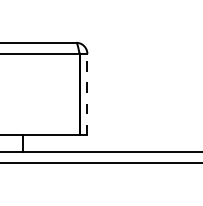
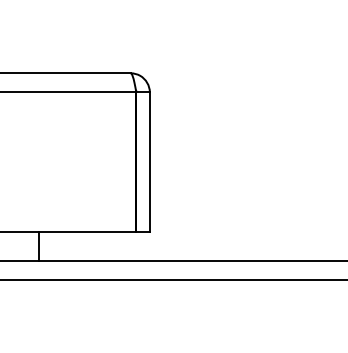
line: (87, 94) -> (149, 161), dashed -> solid

